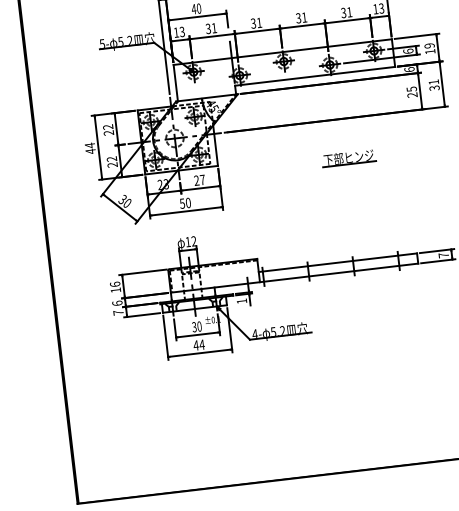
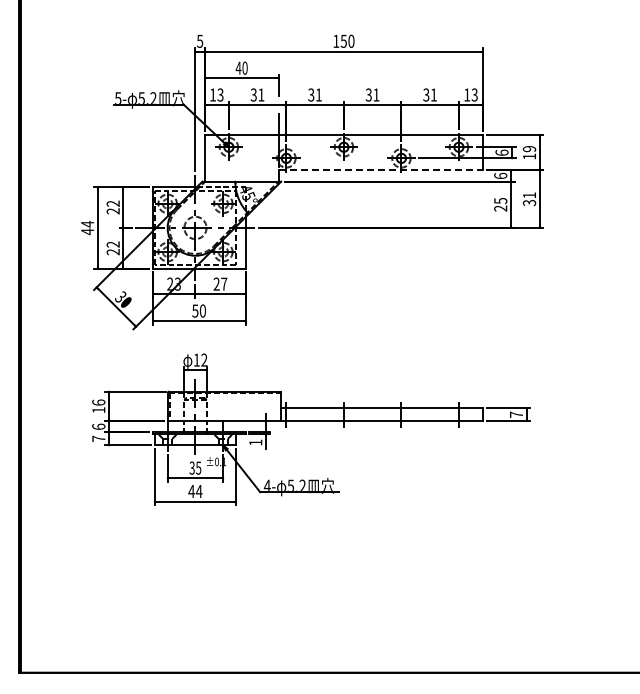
line: (315, 76) -> (381, 170), solid -> dashed
part: (348, 158) -> (411, 278), removed
text: (199, 326) -> (198, 467), 30 -> 35

